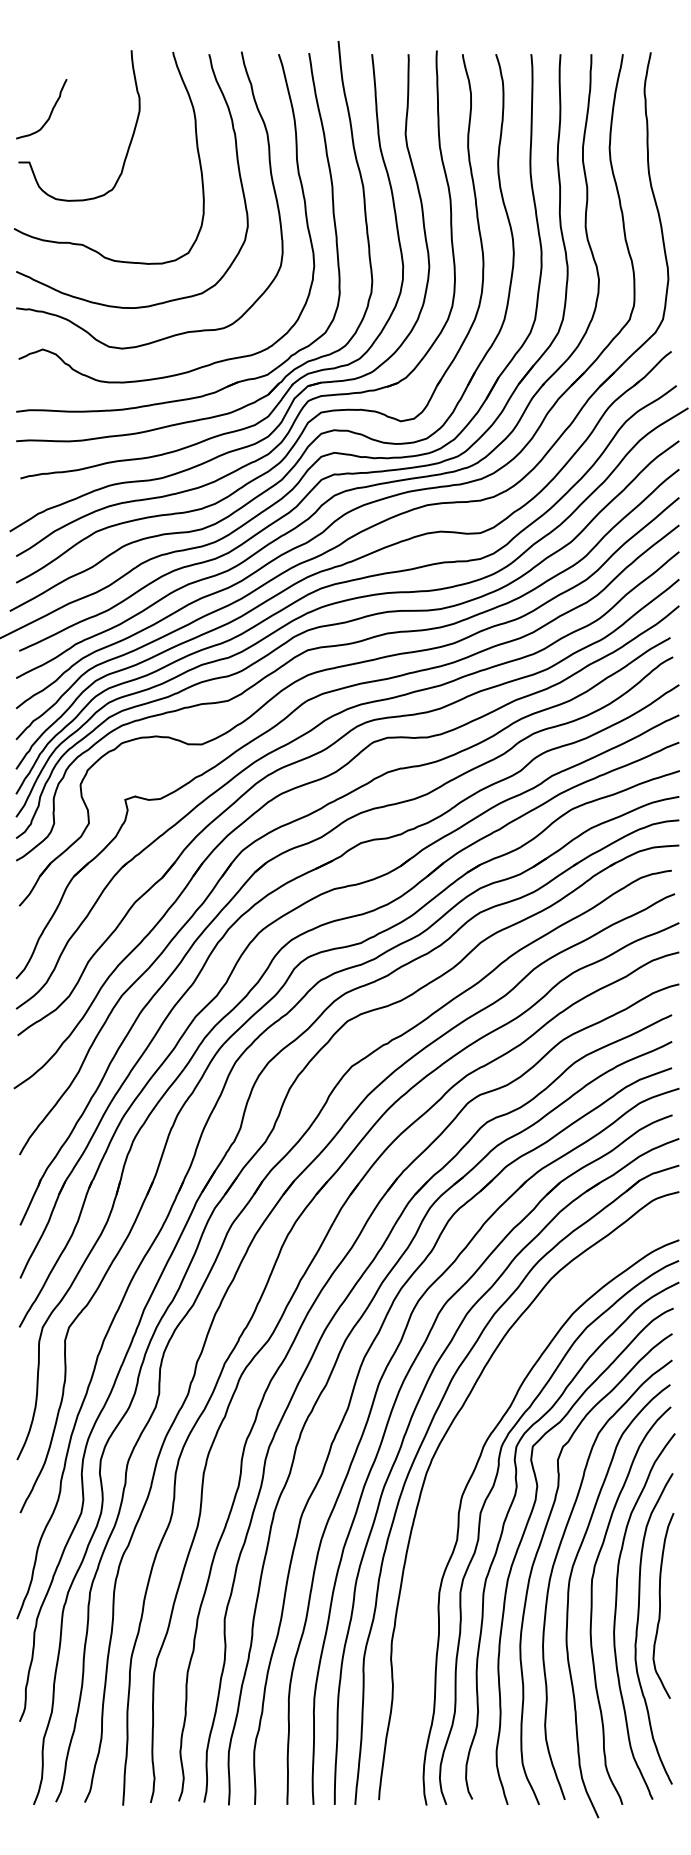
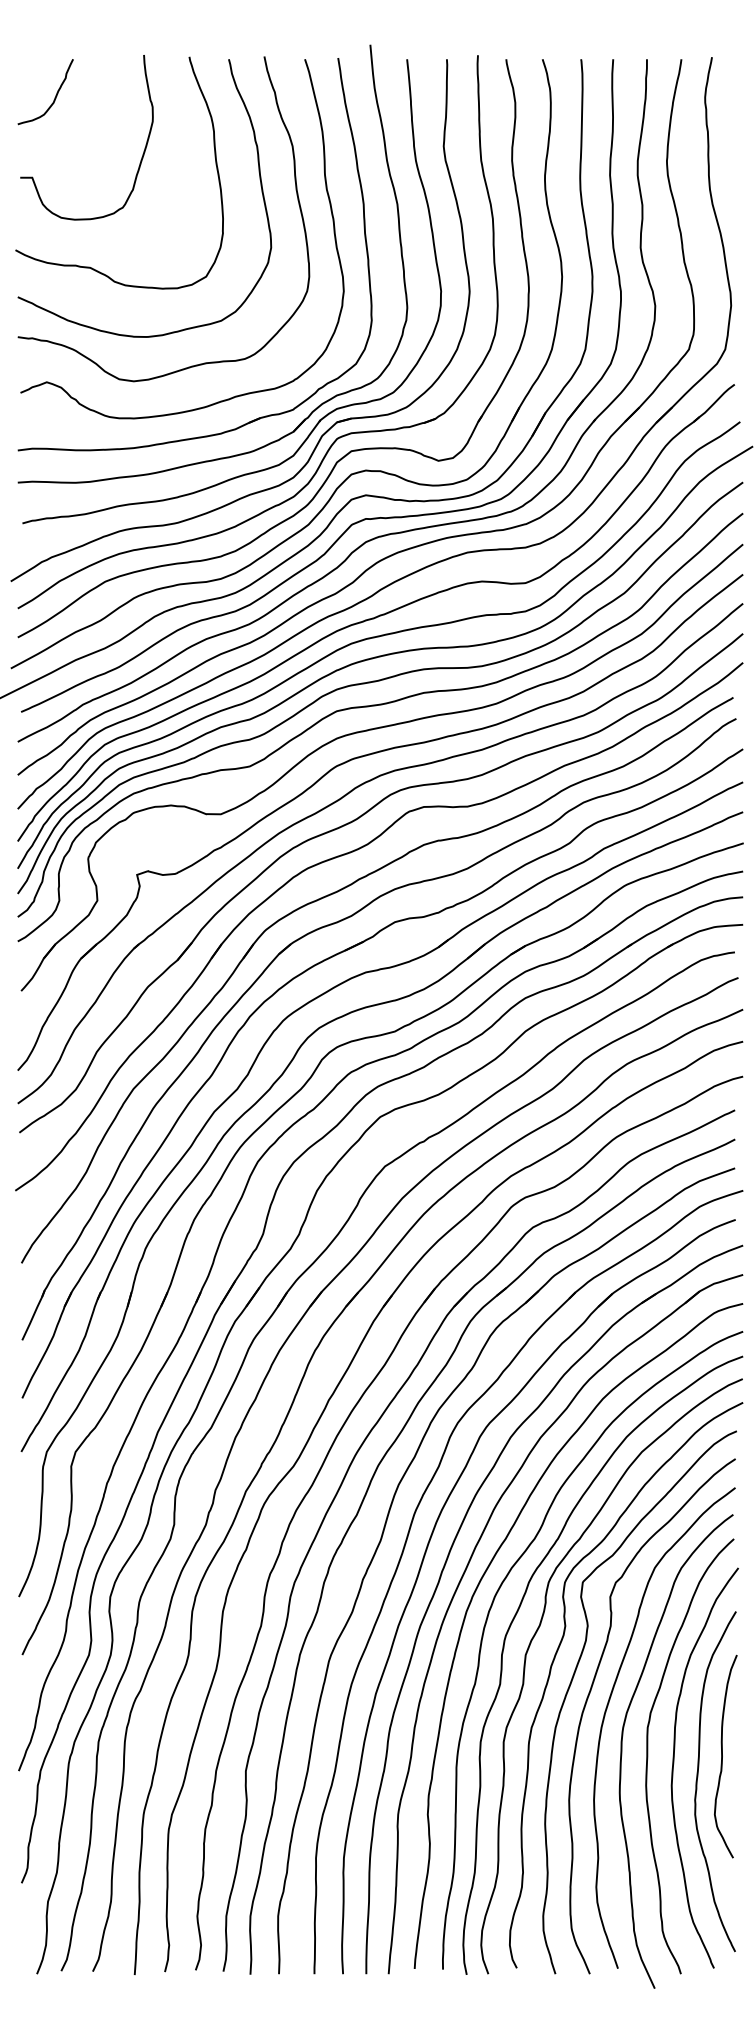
curve: (49, 114) -> (54, 97), moved
curve: (445, 1483) -> (487, 1622), added

